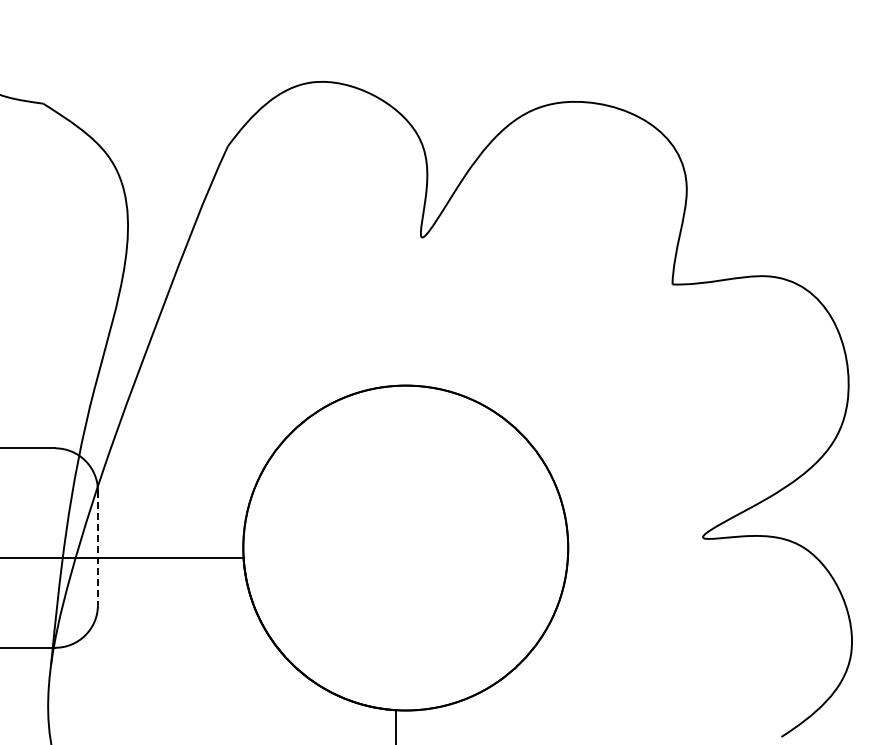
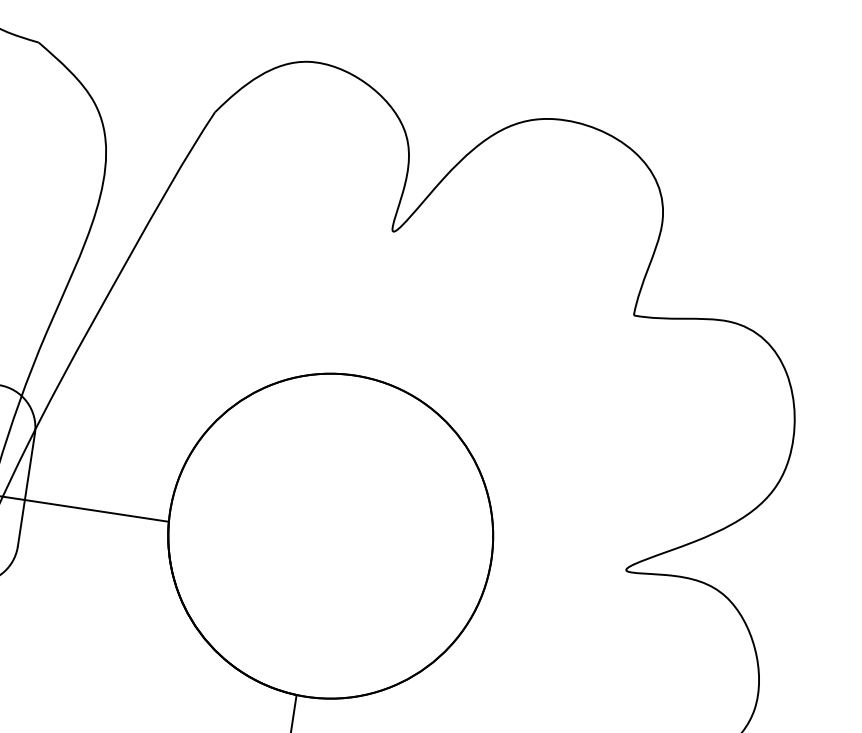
line: (97, 548) -> (25, 490), dashed -> solid

